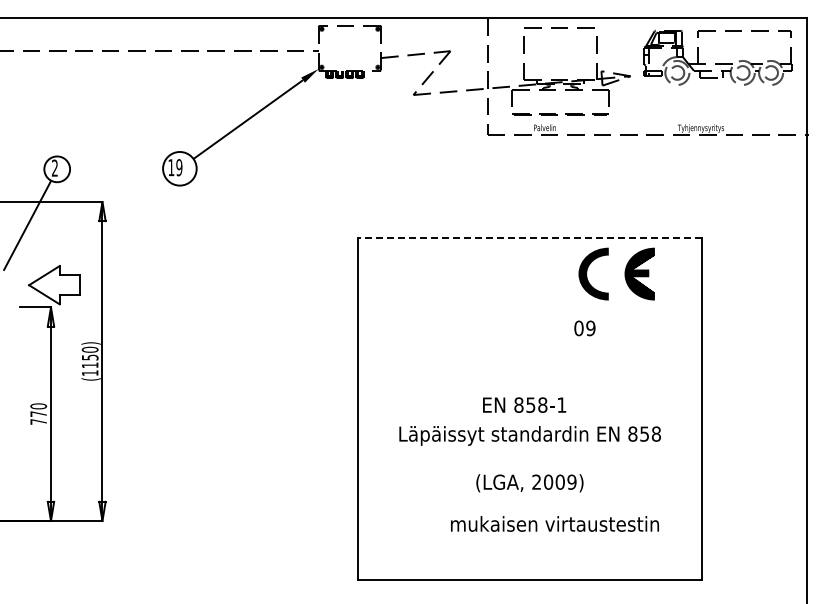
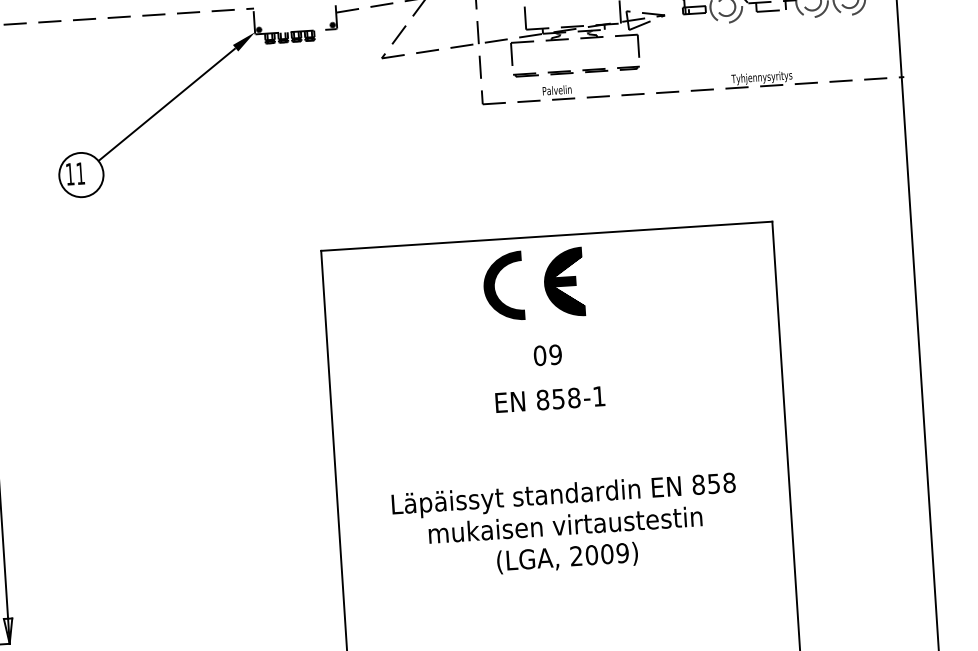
text: (179, 167) -> (80, 173), 19 -> 11
line: (529, 238) -> (546, 236), dashed -> solid
part: (624, 273) -> (543, 283), moved
text: (584, 328) -> (547, 355), moved
text: (524, 404) -> (550, 398), moved
text: (554, 523) -> (564, 524), moved

